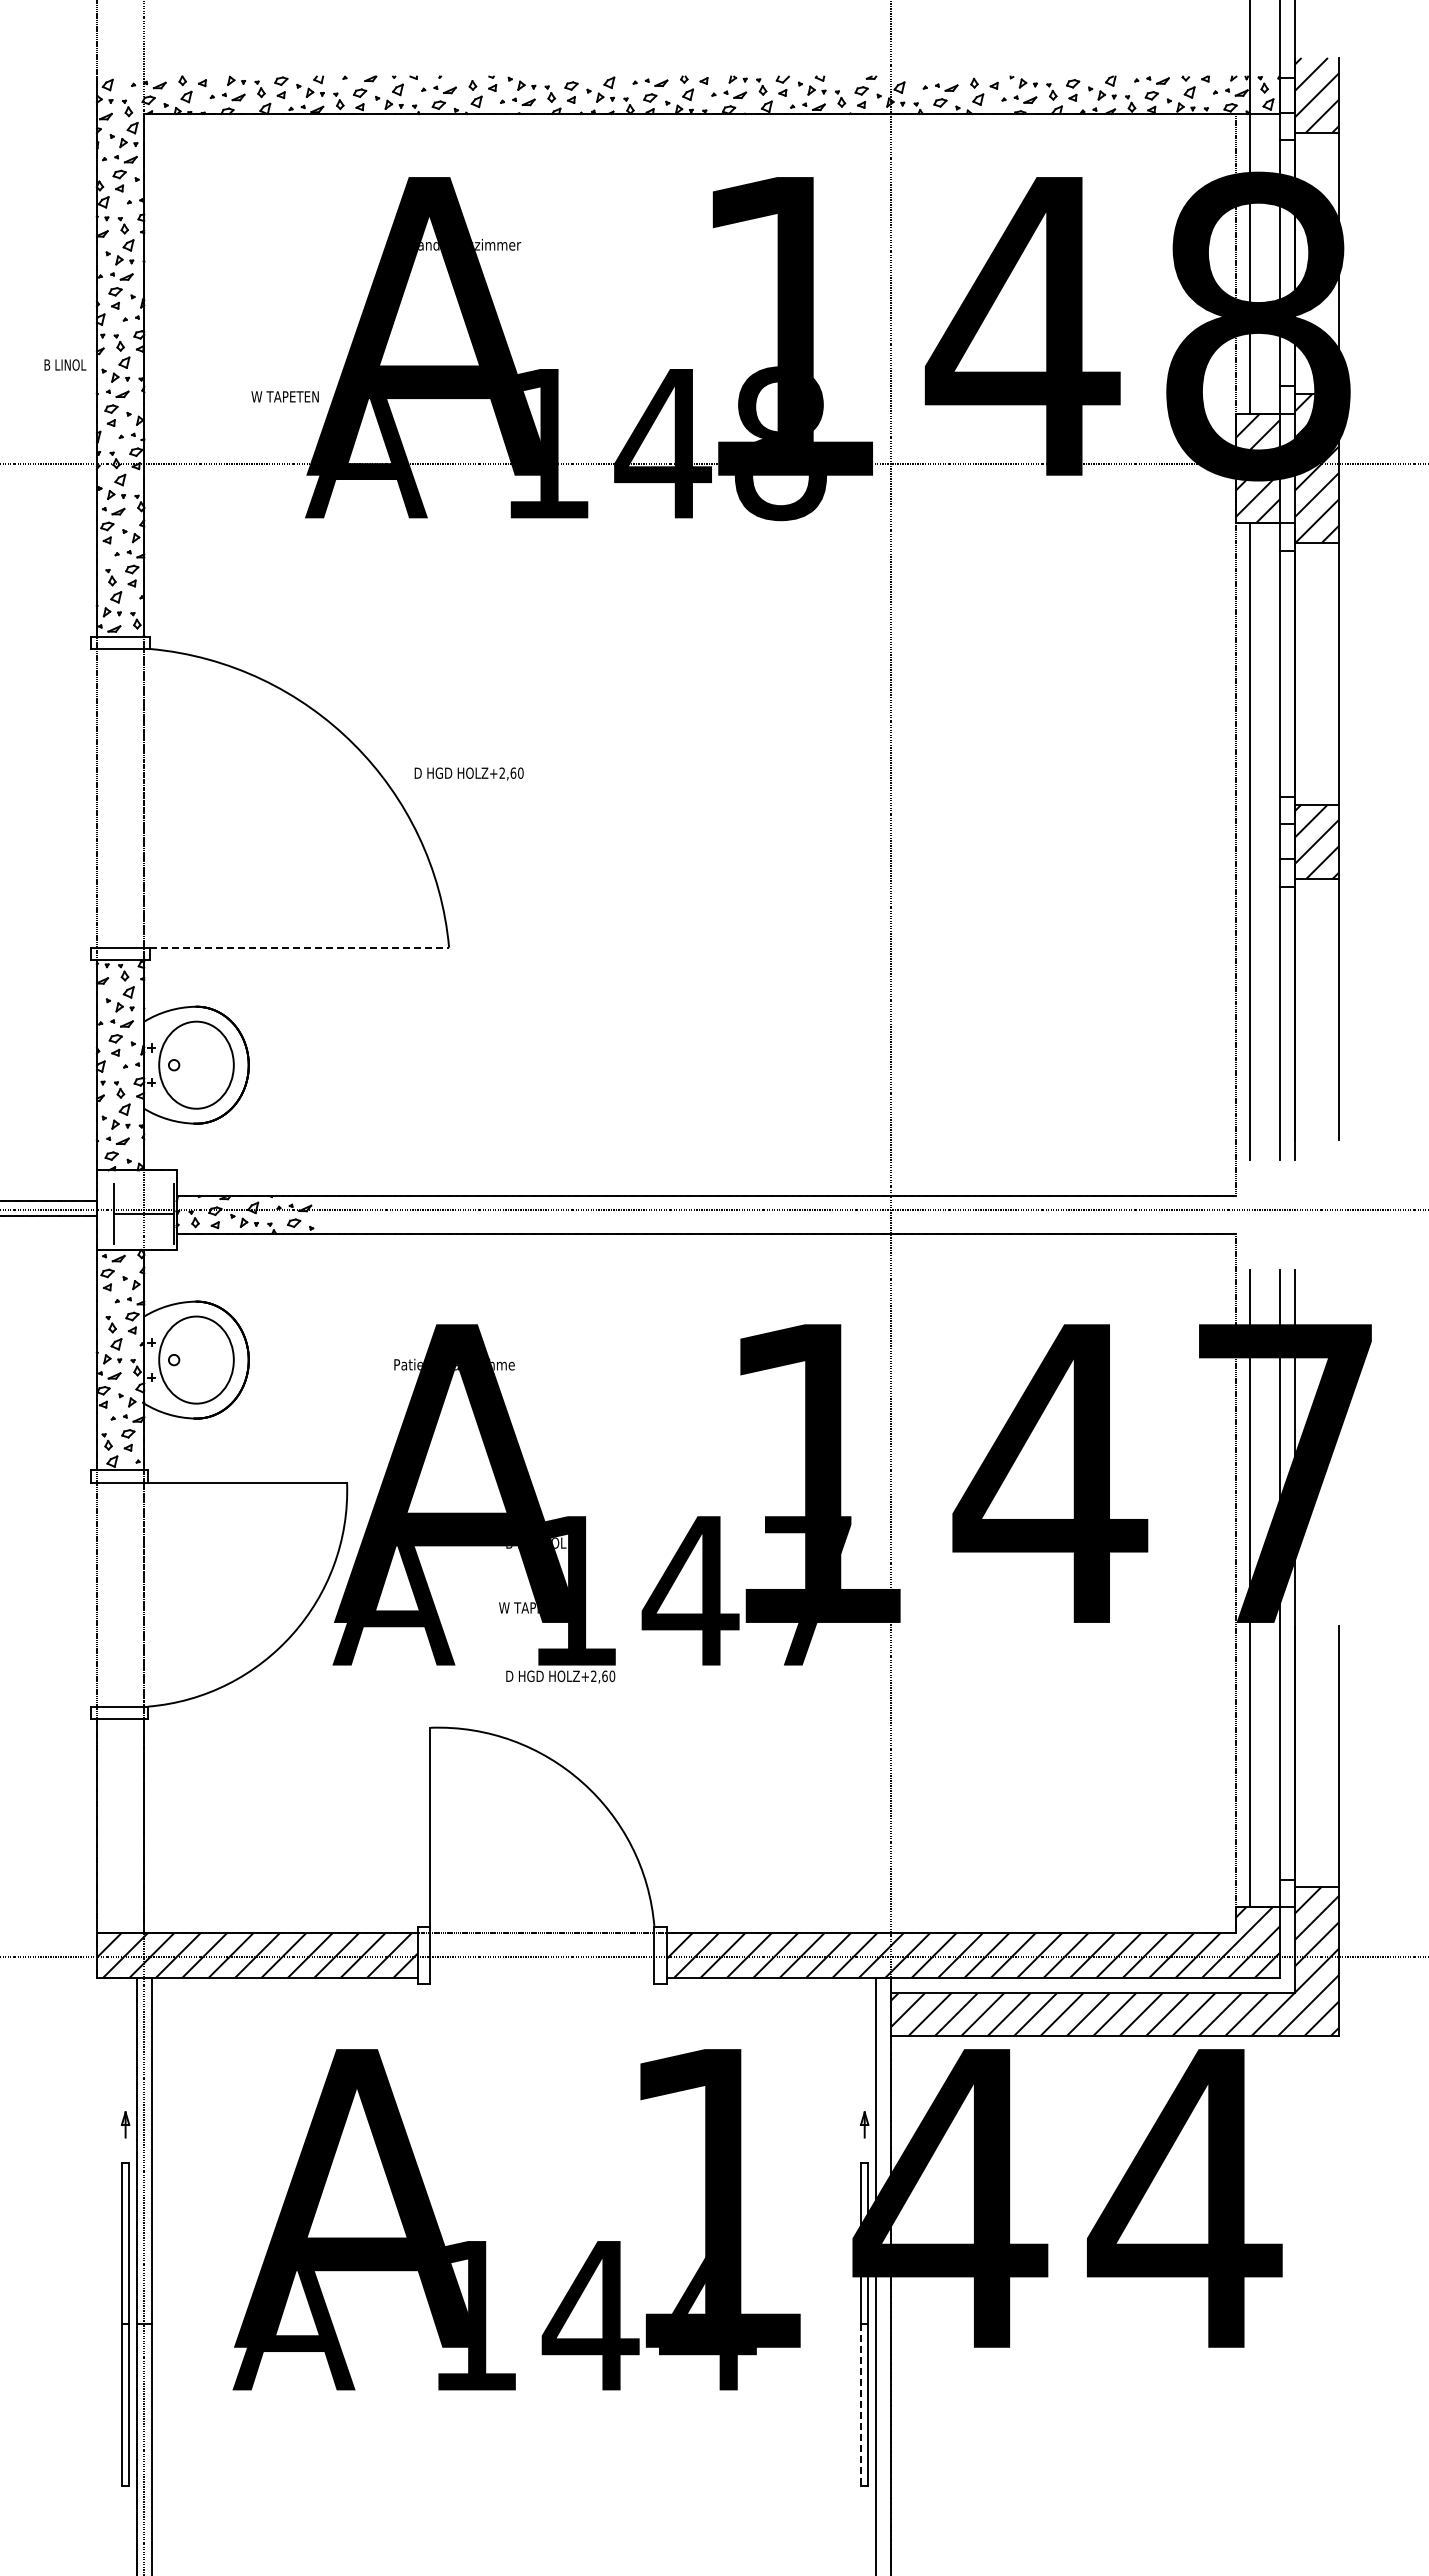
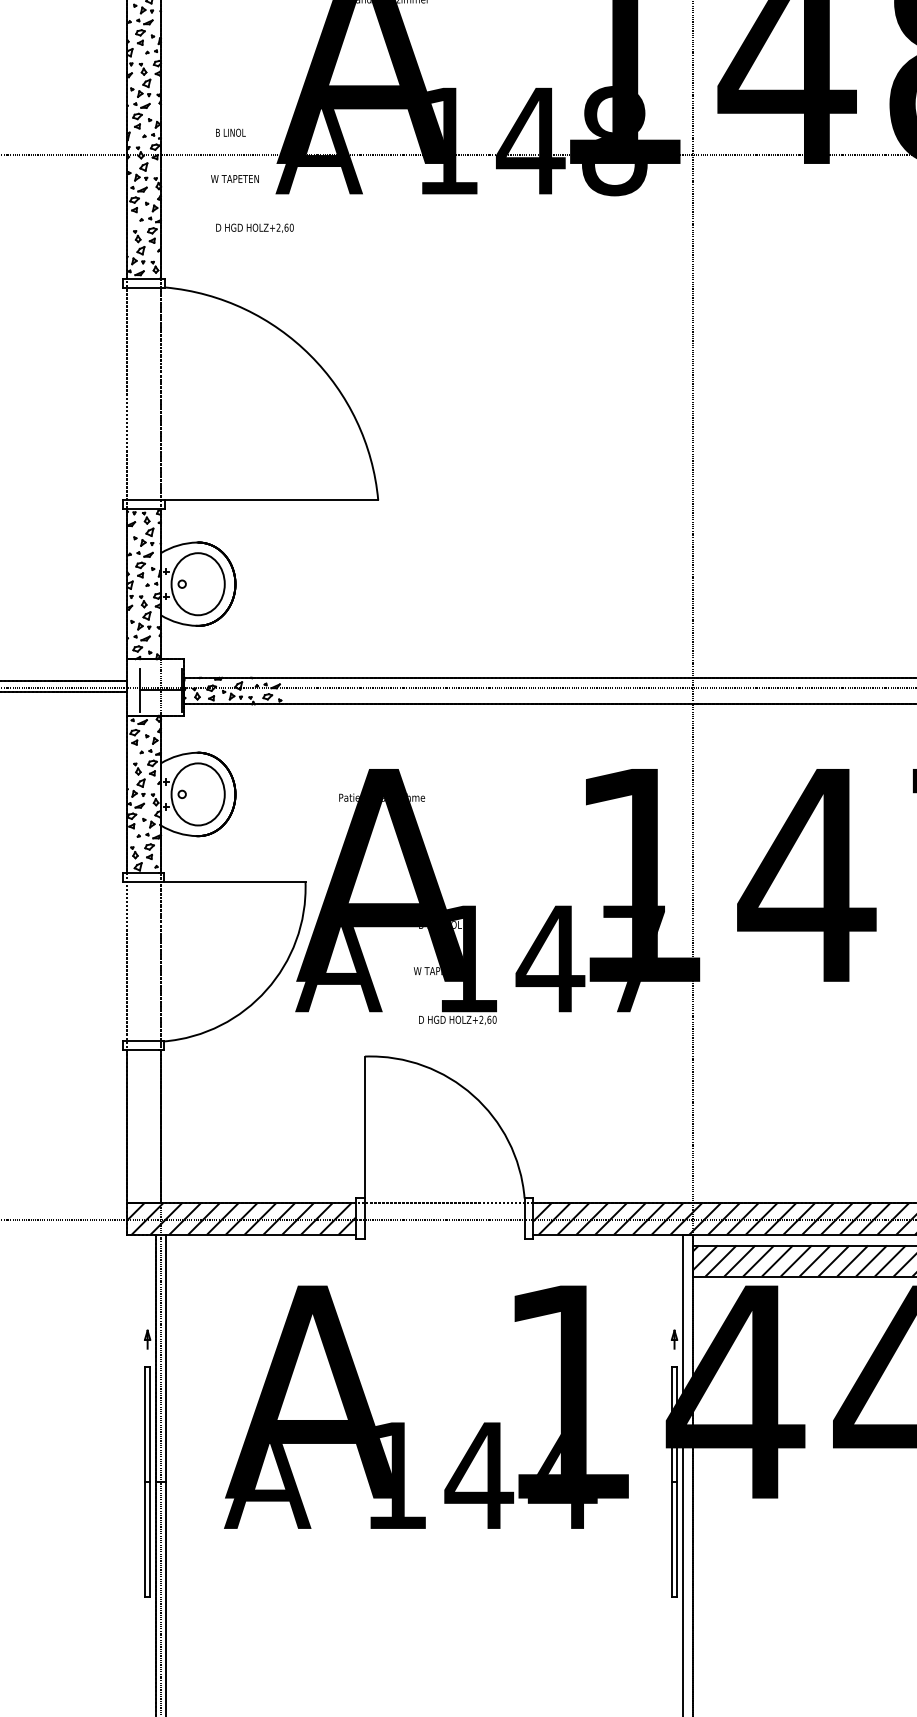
text: (65, 364) -> (230, 132), moved
text: (284, 396) -> (234, 178), moved
text: (468, 773) -> (254, 227), moved
line: (300, 947) -> (272, 500), dashed -> solid
line: (860, 2405) -> (671, 1539), dashed -> solid

